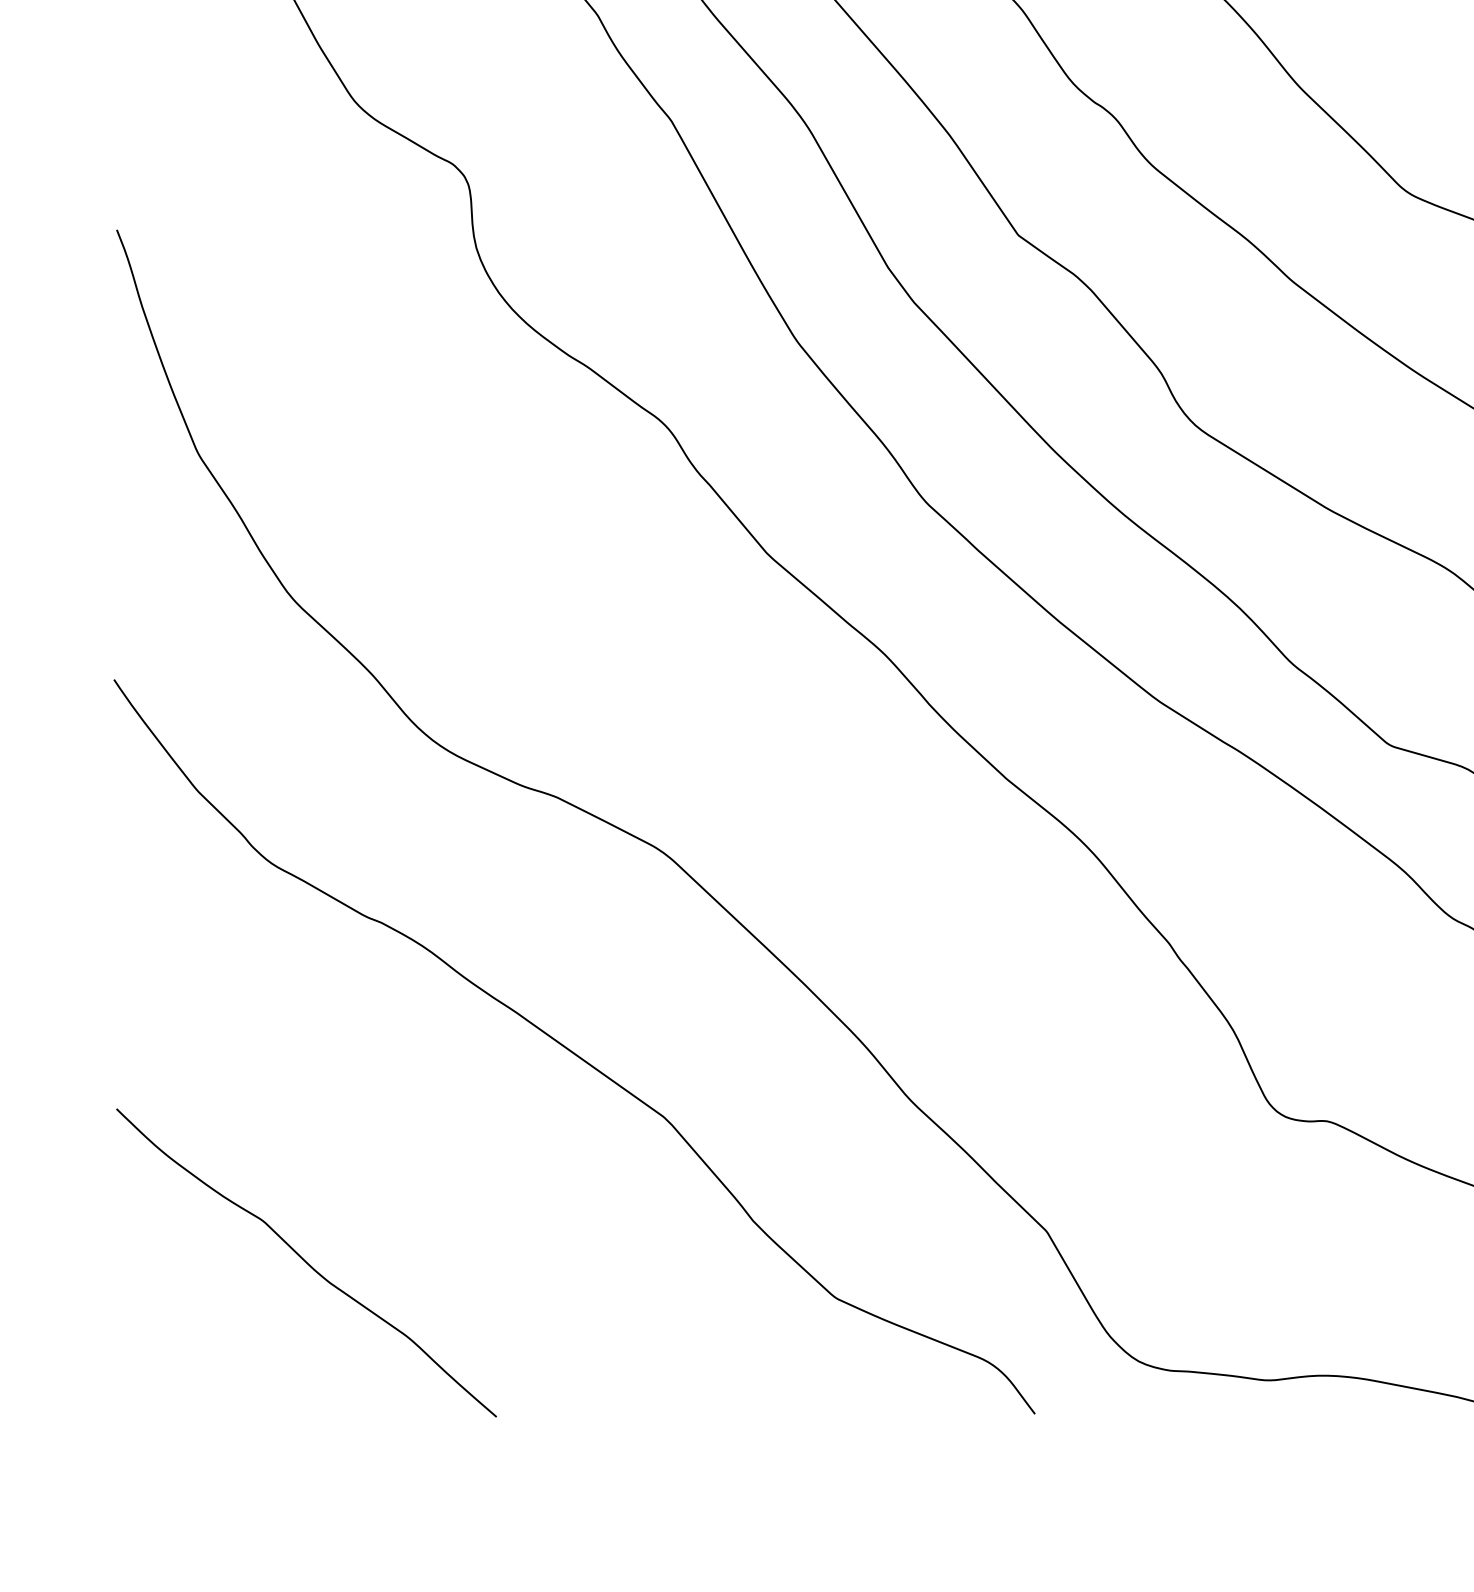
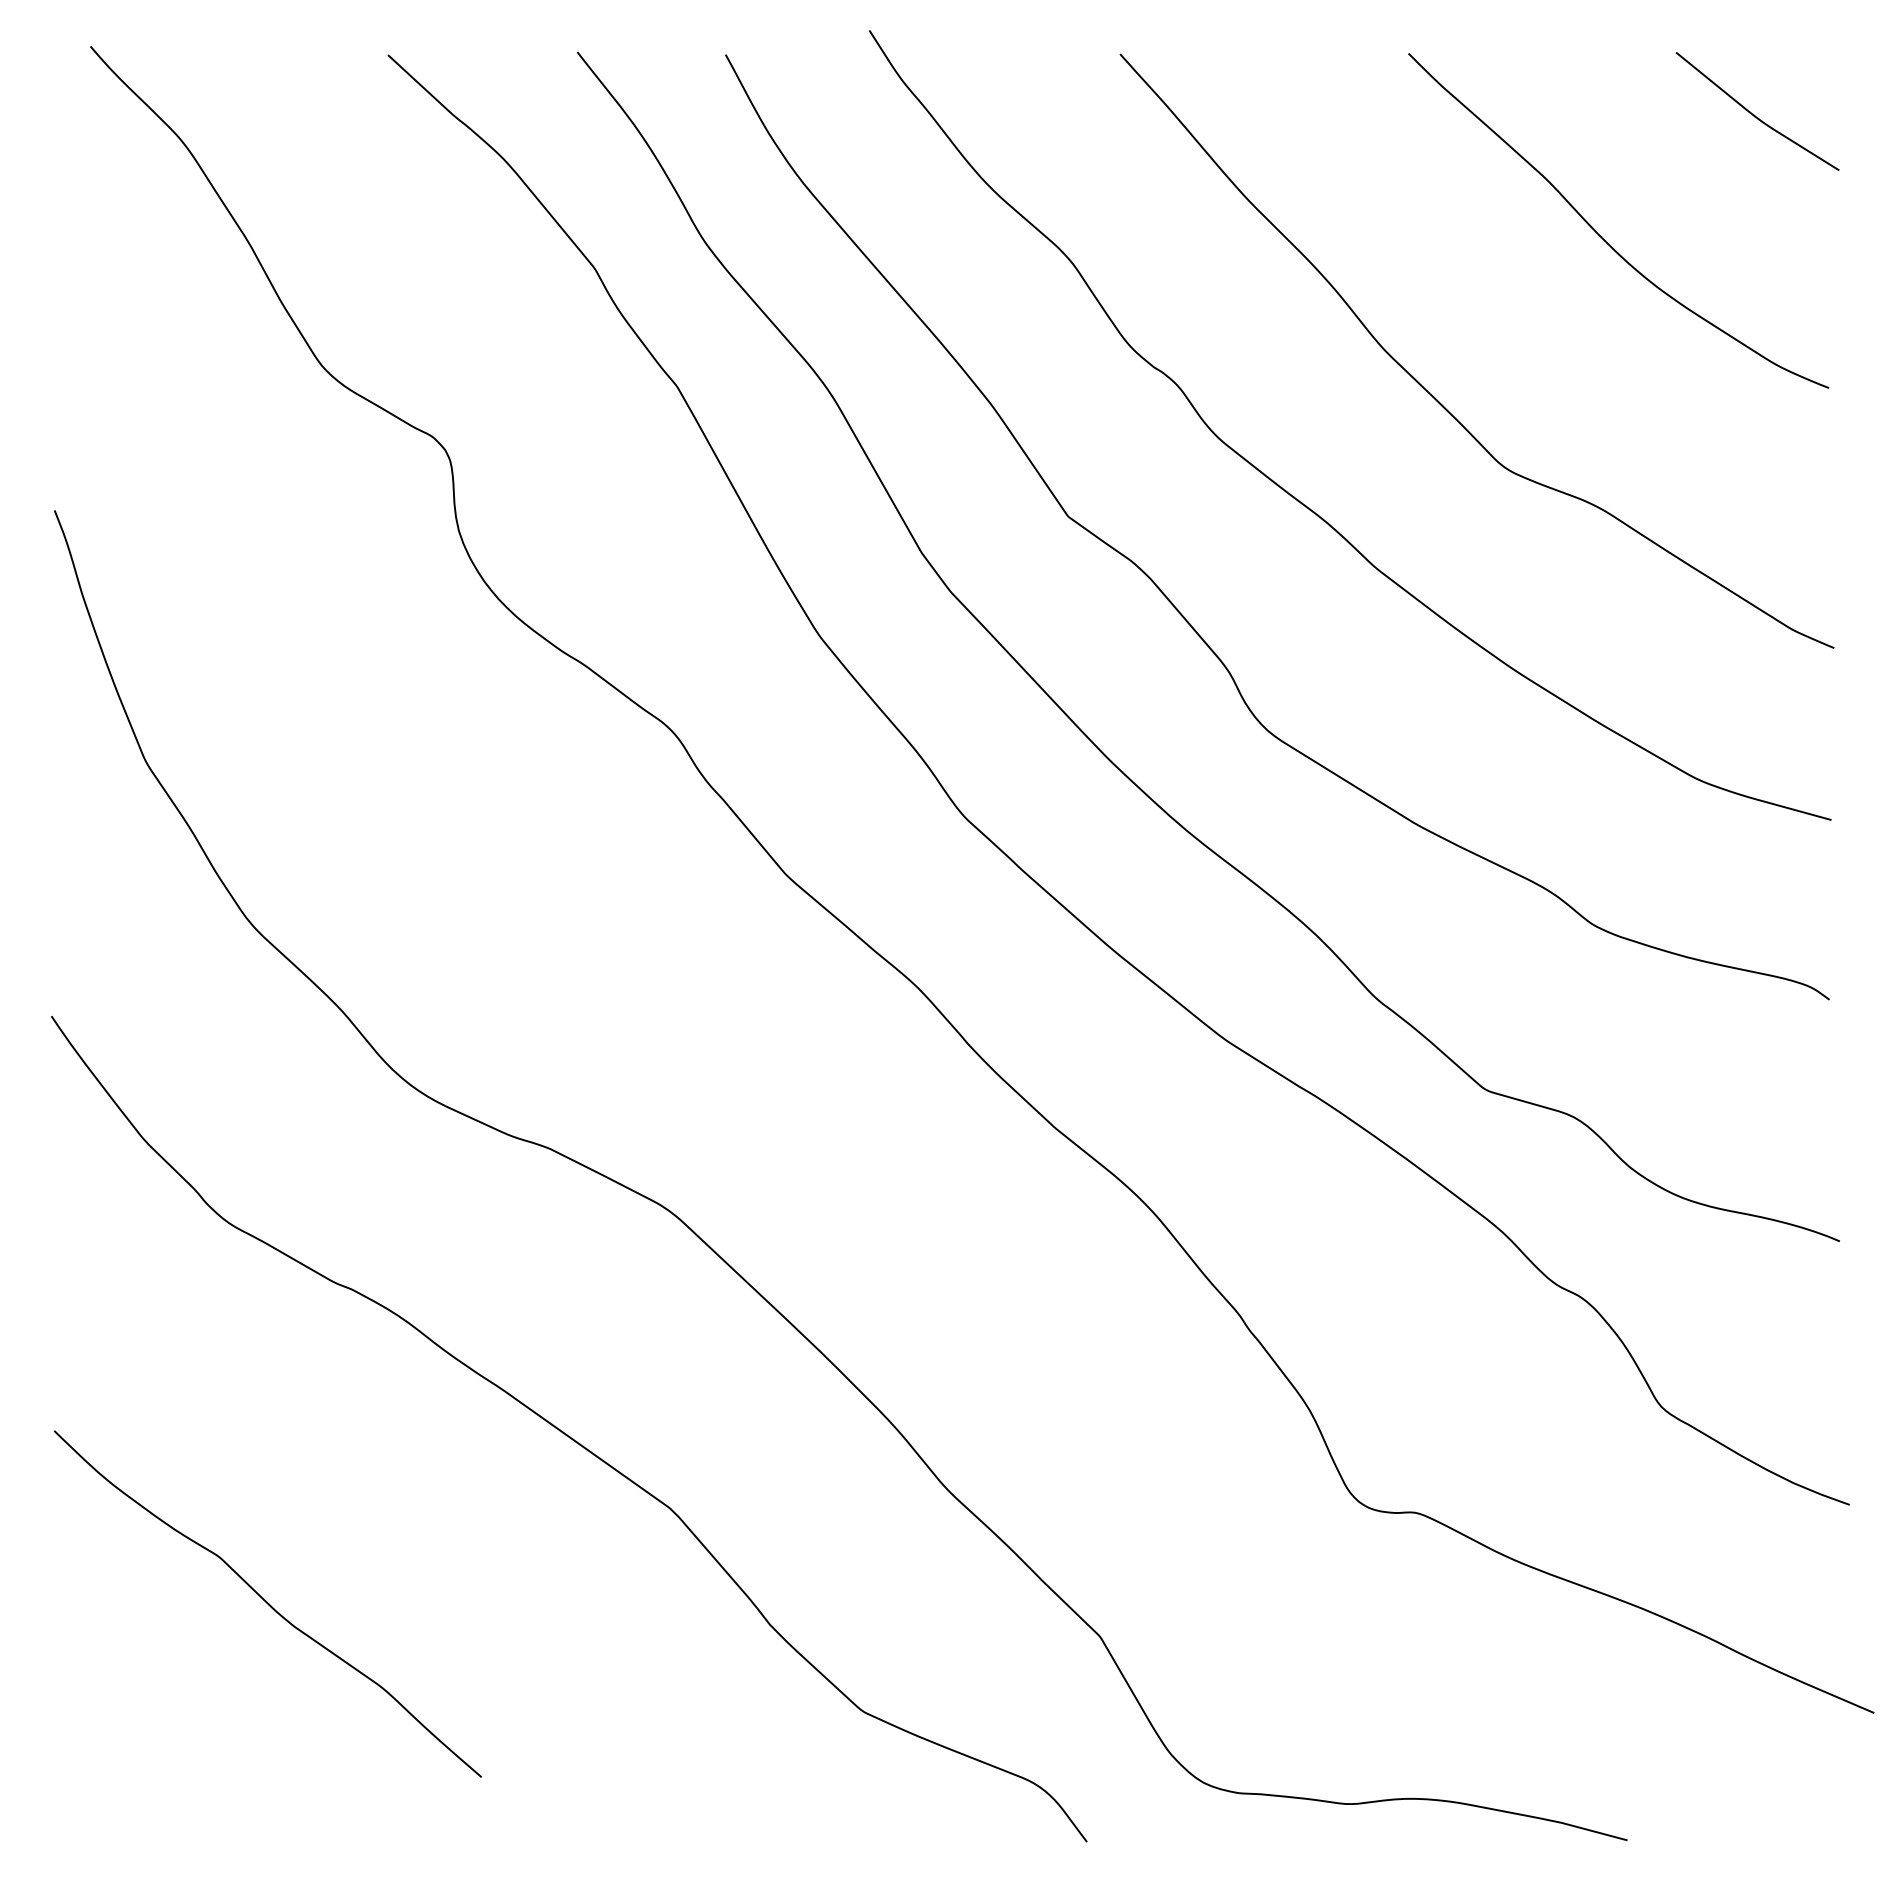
curve: (306, 1262) -> (267, 1603), moved

